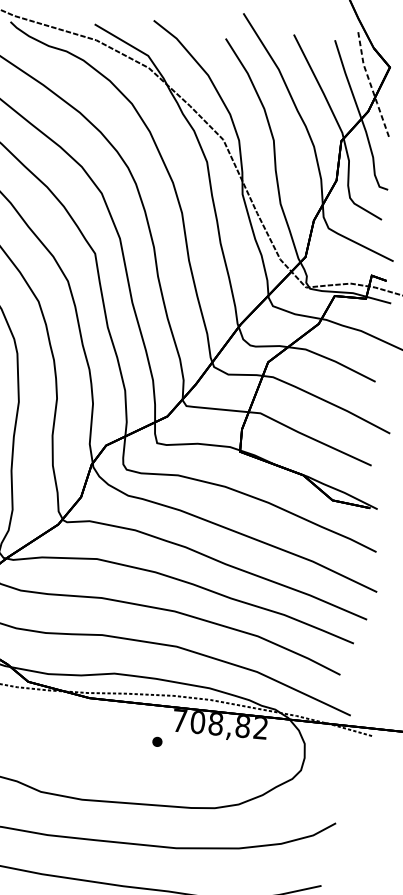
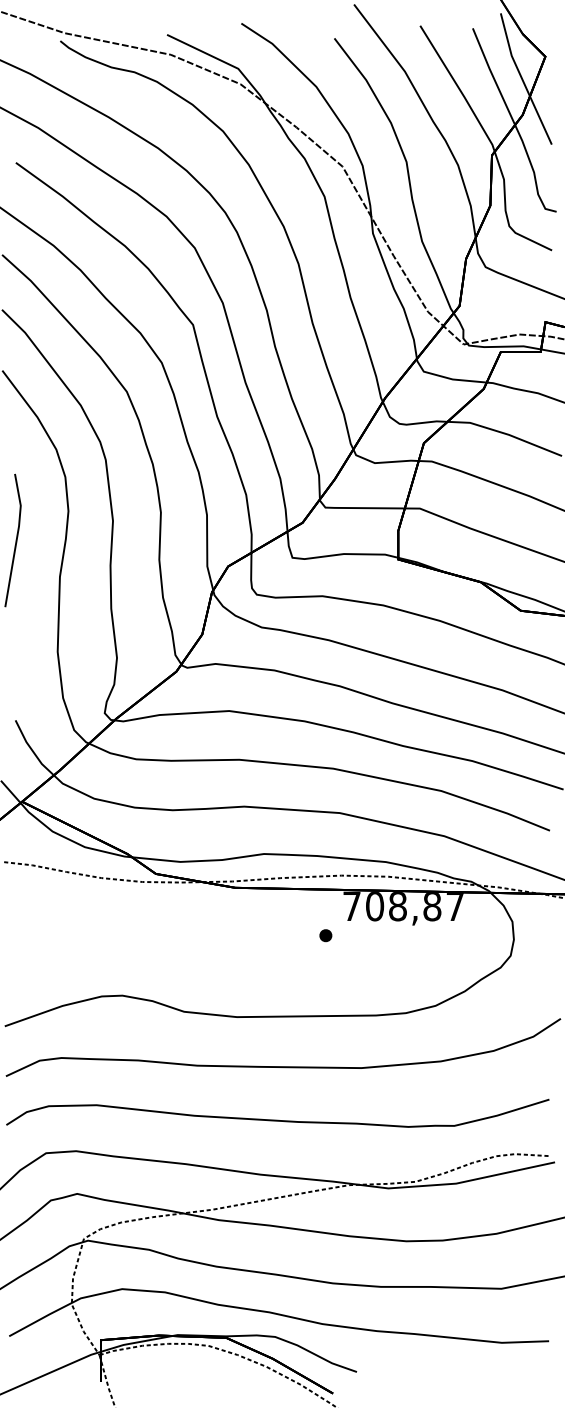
line: (370, 84) -> (522, 80), dashed -> solid
text: (260, 727) -> (454, 906), 708,82 -> 708,87

